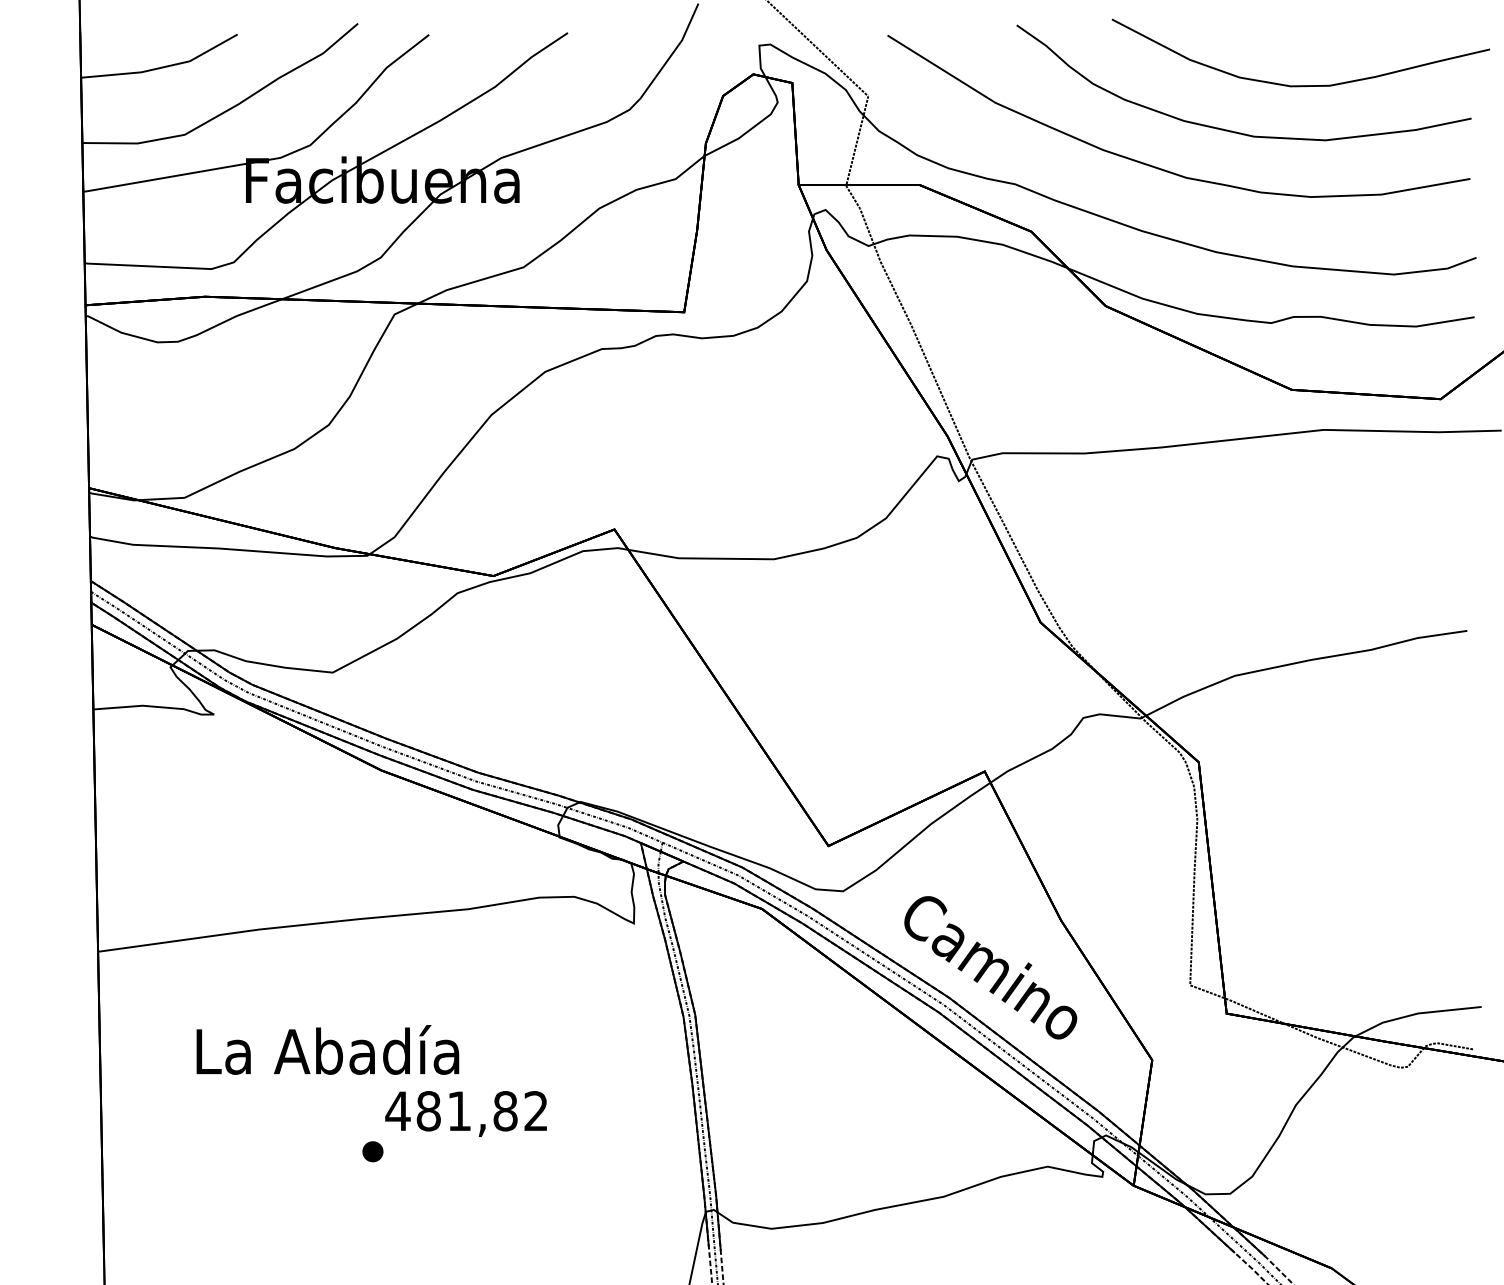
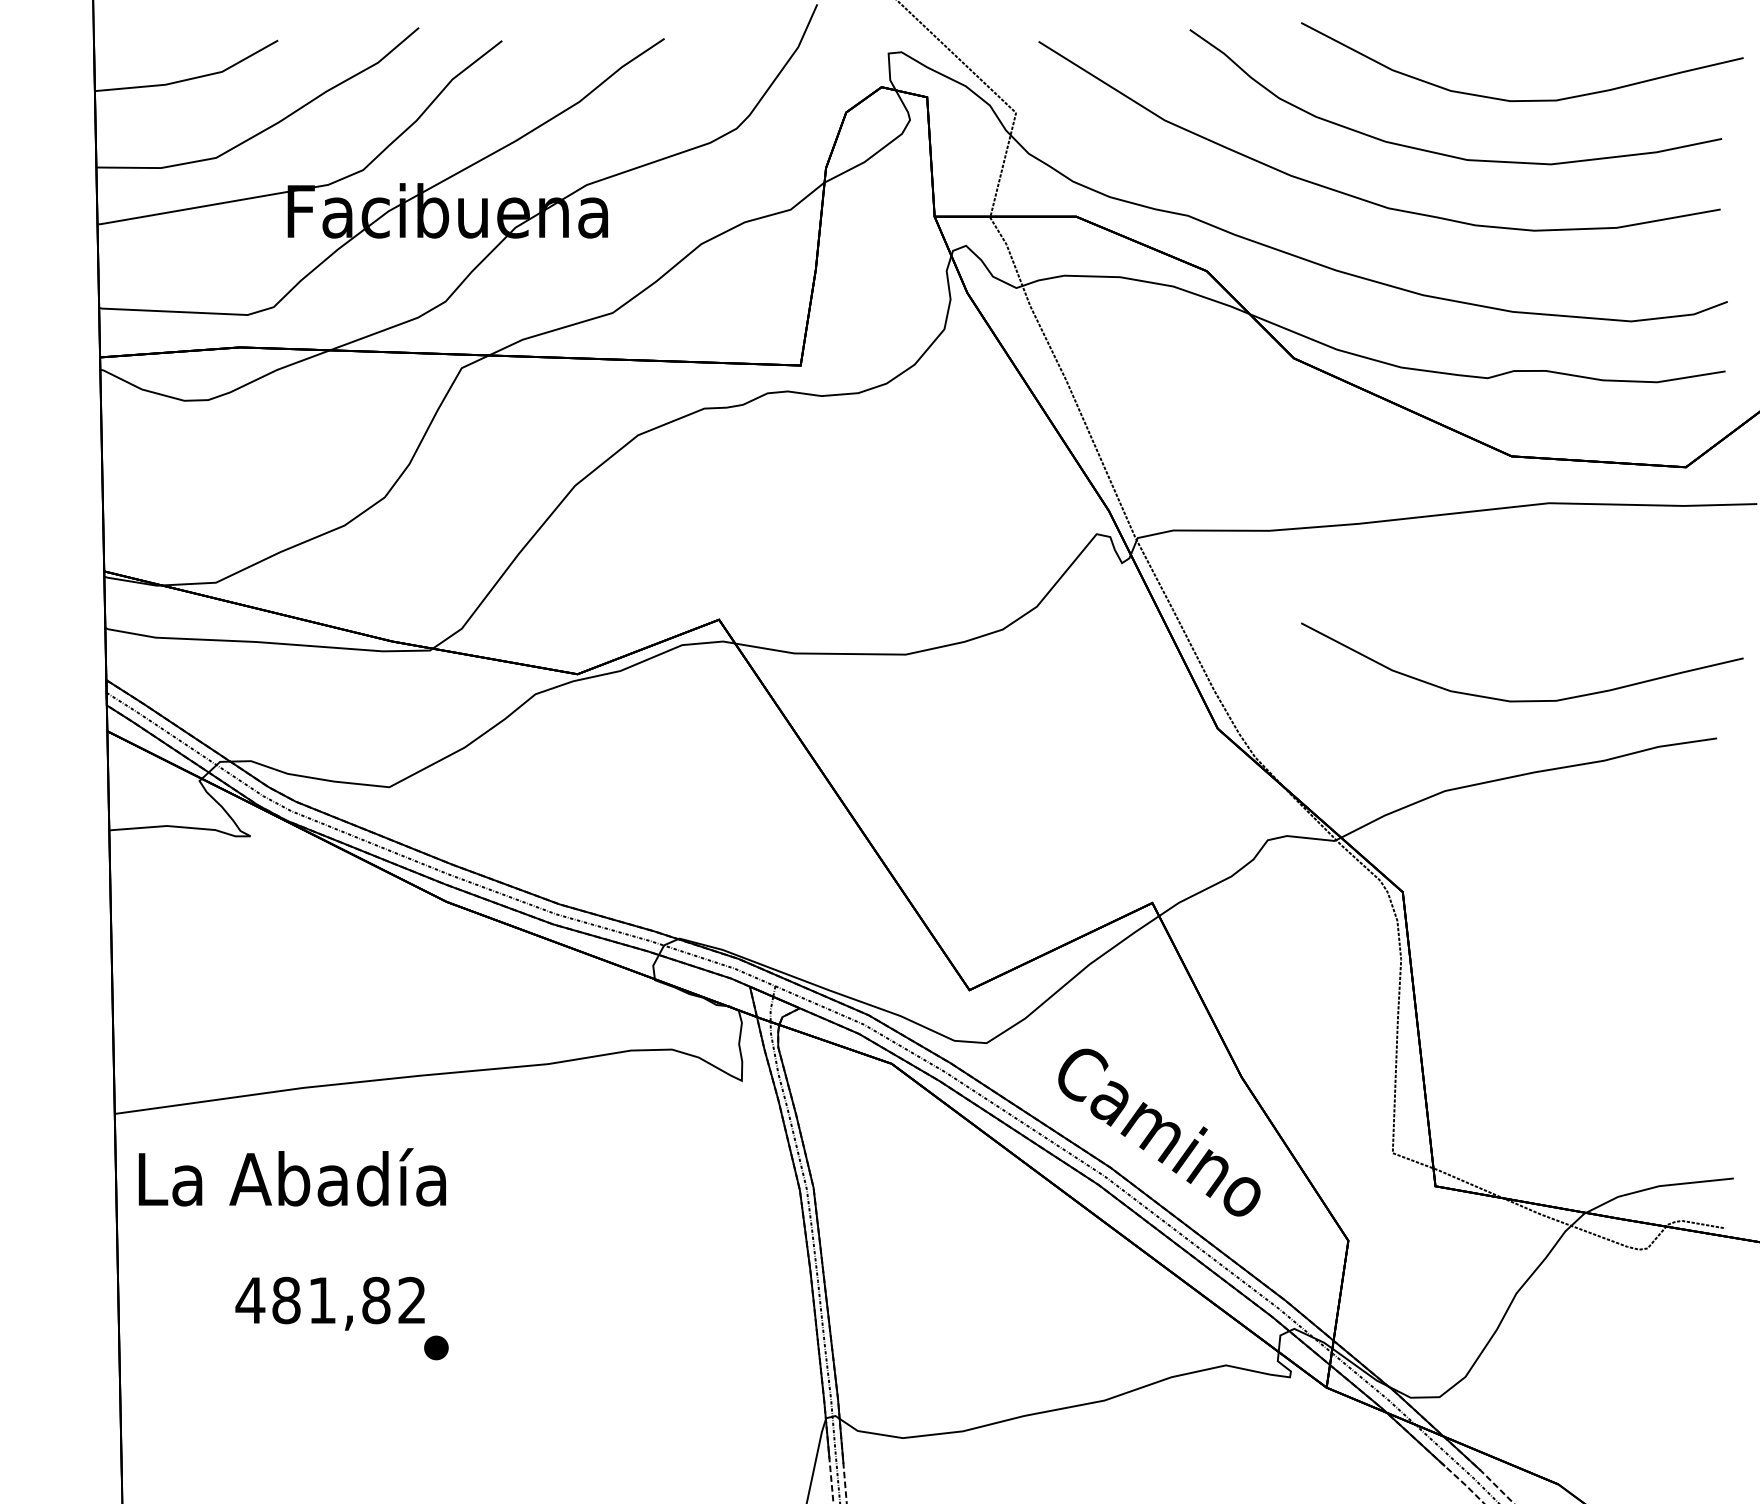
curve: (1300, 598) -> (1521, 700), added
text: (327, 1049) -> (291, 1176), moved
text: (465, 1113) -> (329, 1303), moved

